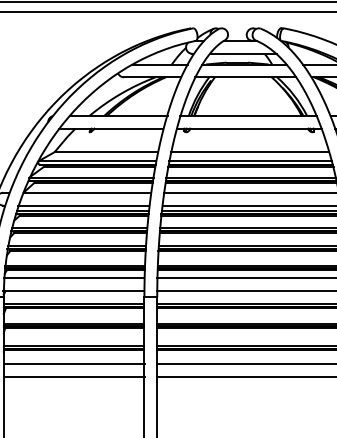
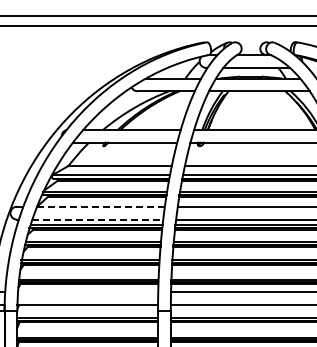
line: (87, 192) -> (101, 206), solid -> dashed
line: (84, 205) -> (98, 219), solid -> dashed
line: (74, 278) -> (88, 292), removed

